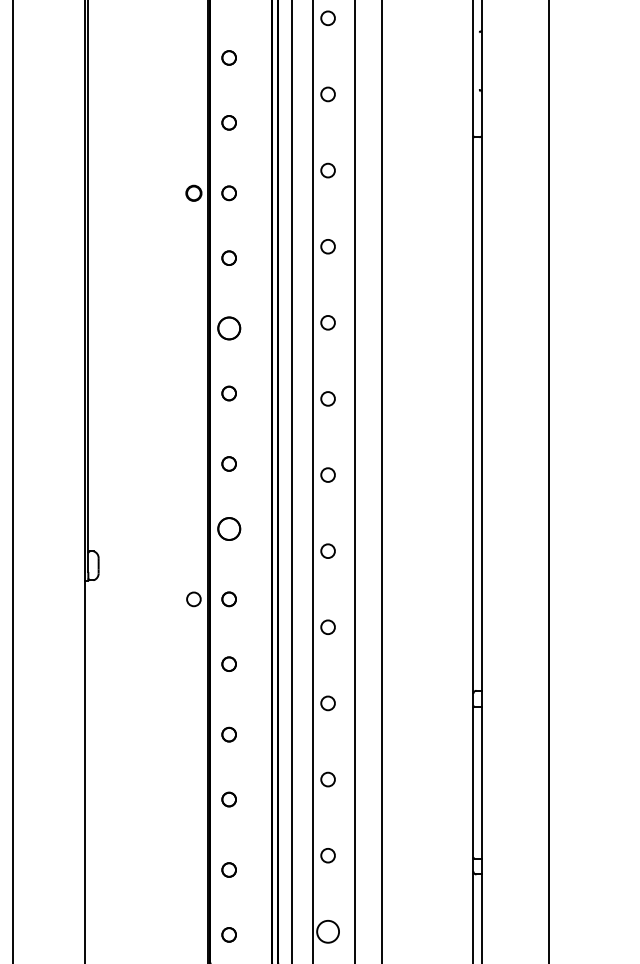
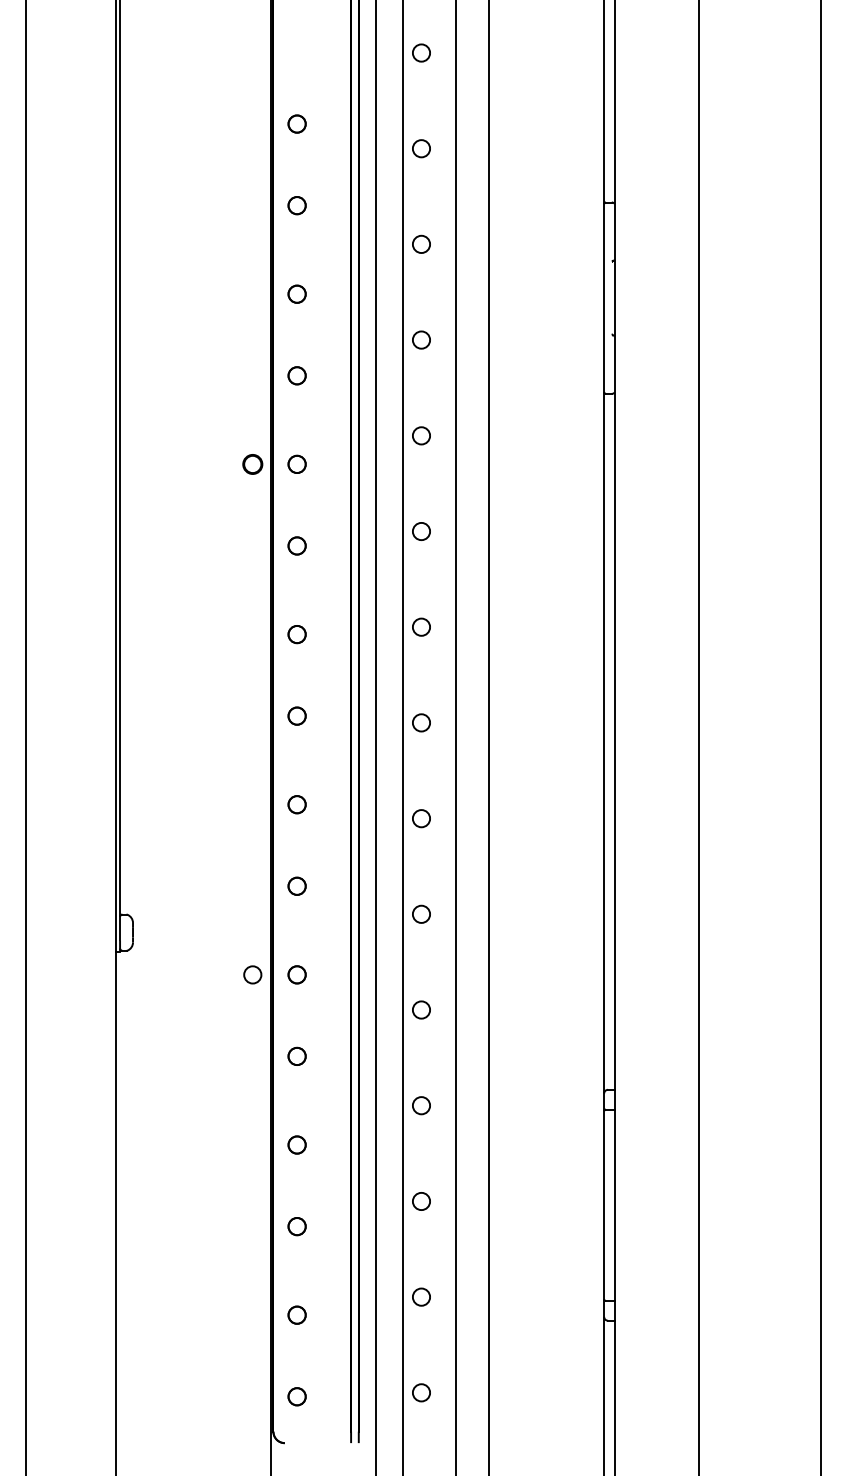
circle: (228, 328) -> (296, 634), size x0.62
circle: (228, 528) -> (296, 885), size x0.62
circle: (328, 931) -> (421, 1392), size x0.62

